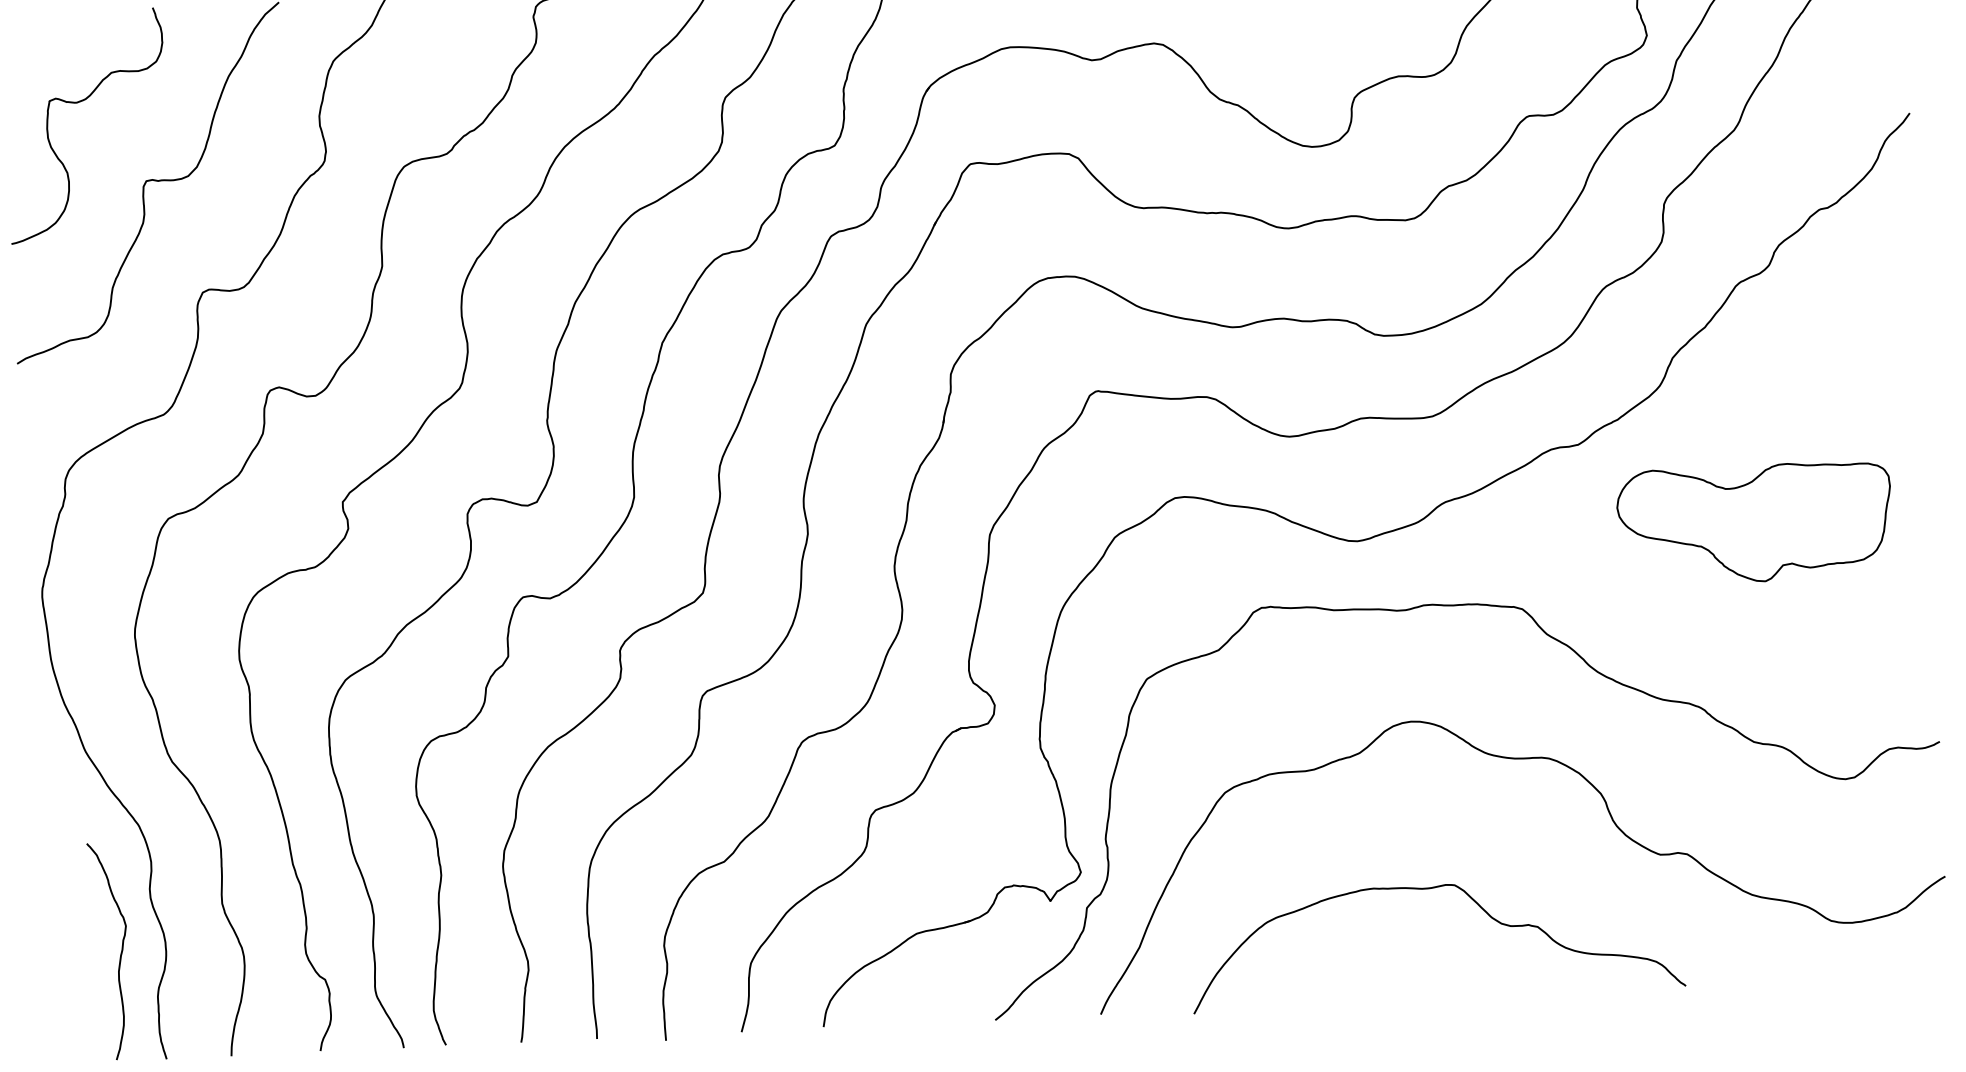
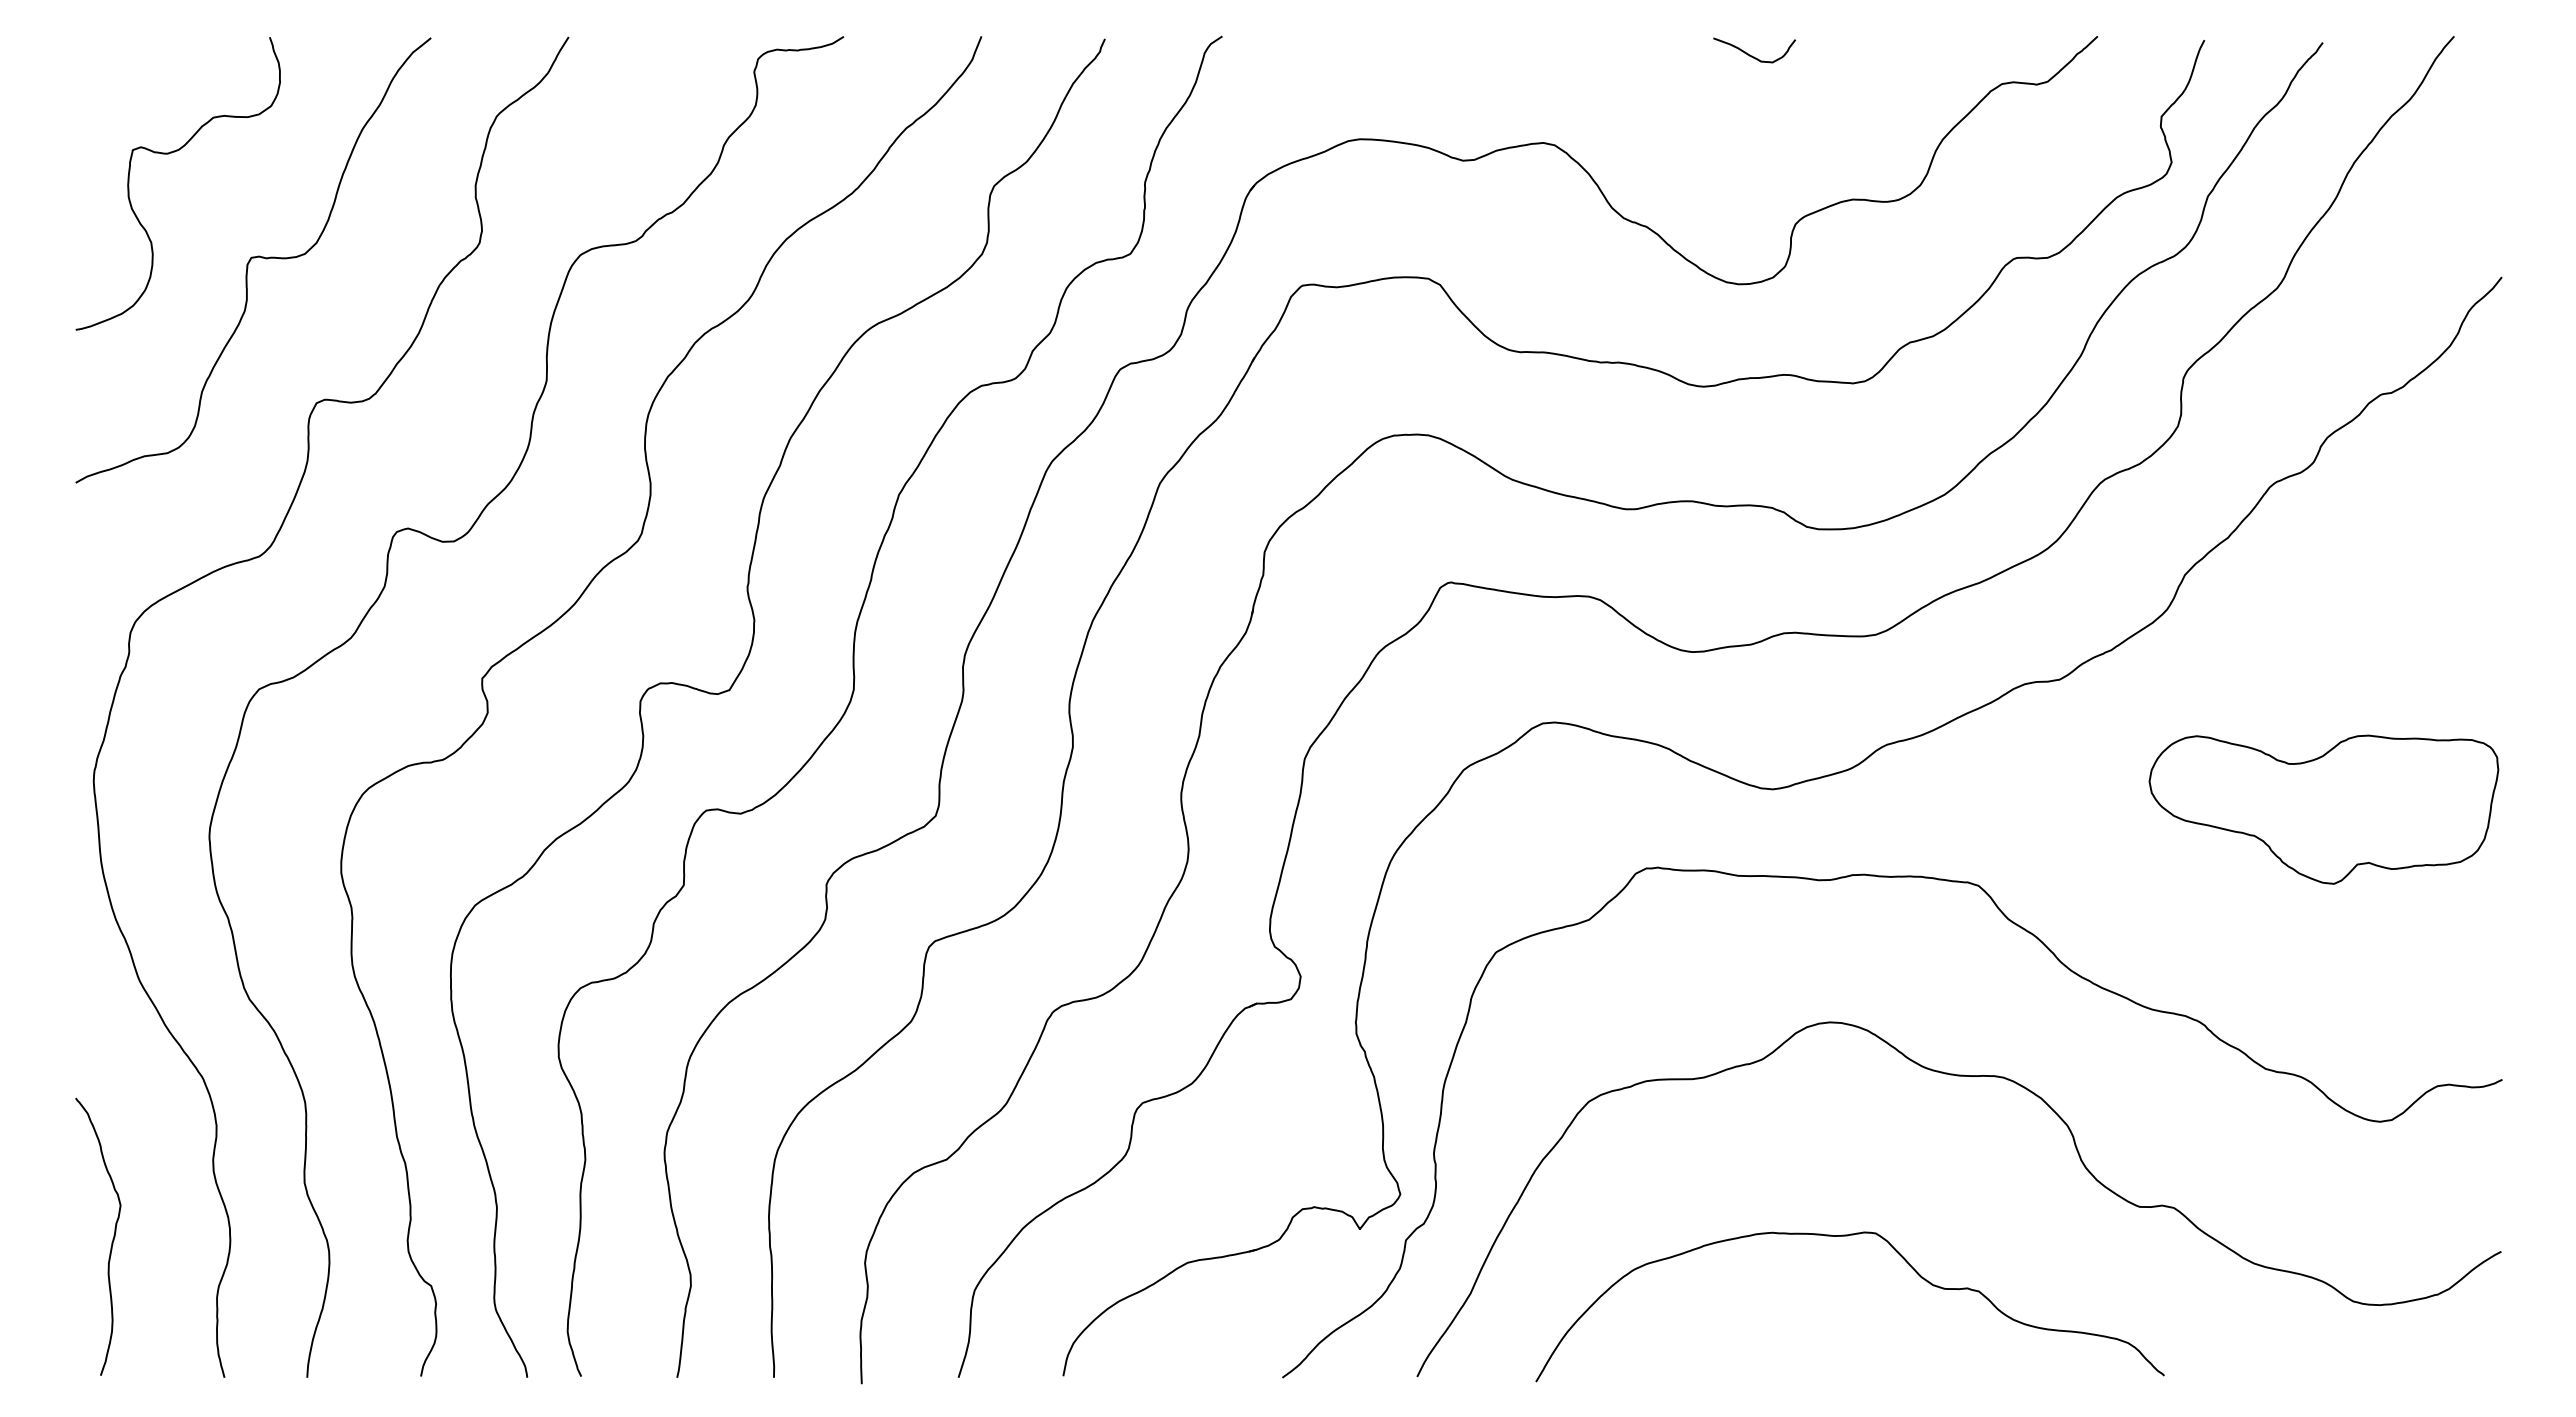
part: (1754, 523) -> (2323, 809), moved
curve: (120, 952) -> (112, 1239), moved

